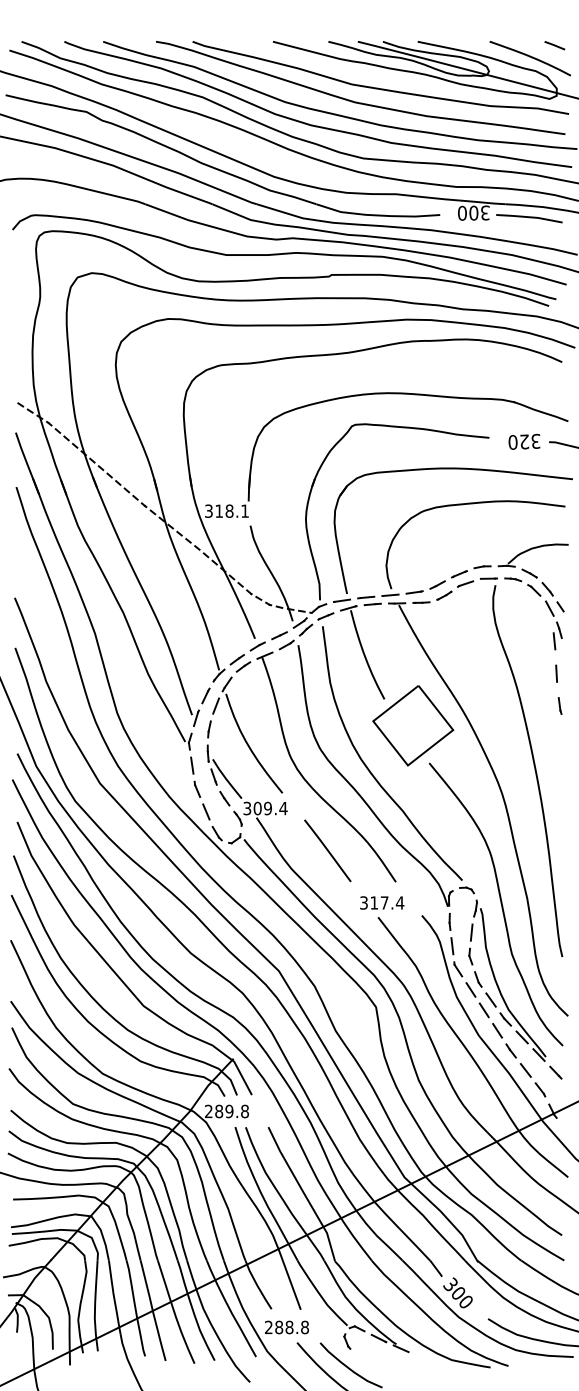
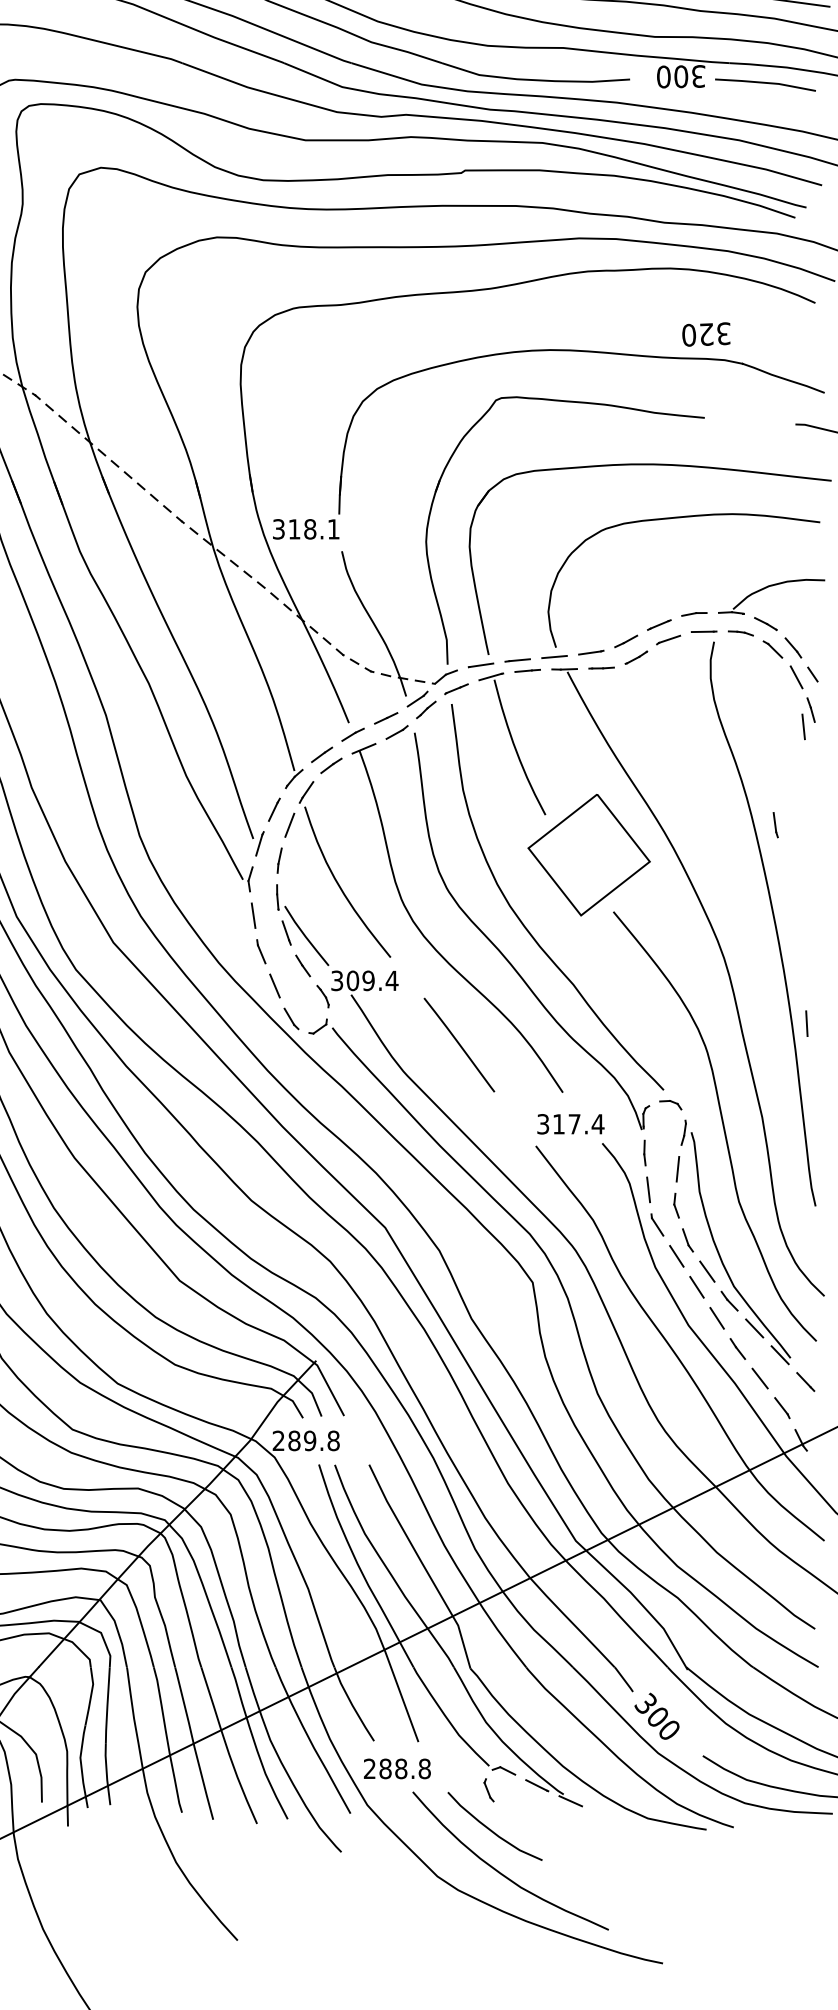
text: (524, 441) -> (706, 333), moved
line: (556, 673) -> (806, 1023), moved
line: (559, 705) -> (774, 824), moved
text: (382, 902) -> (571, 1123), moved

